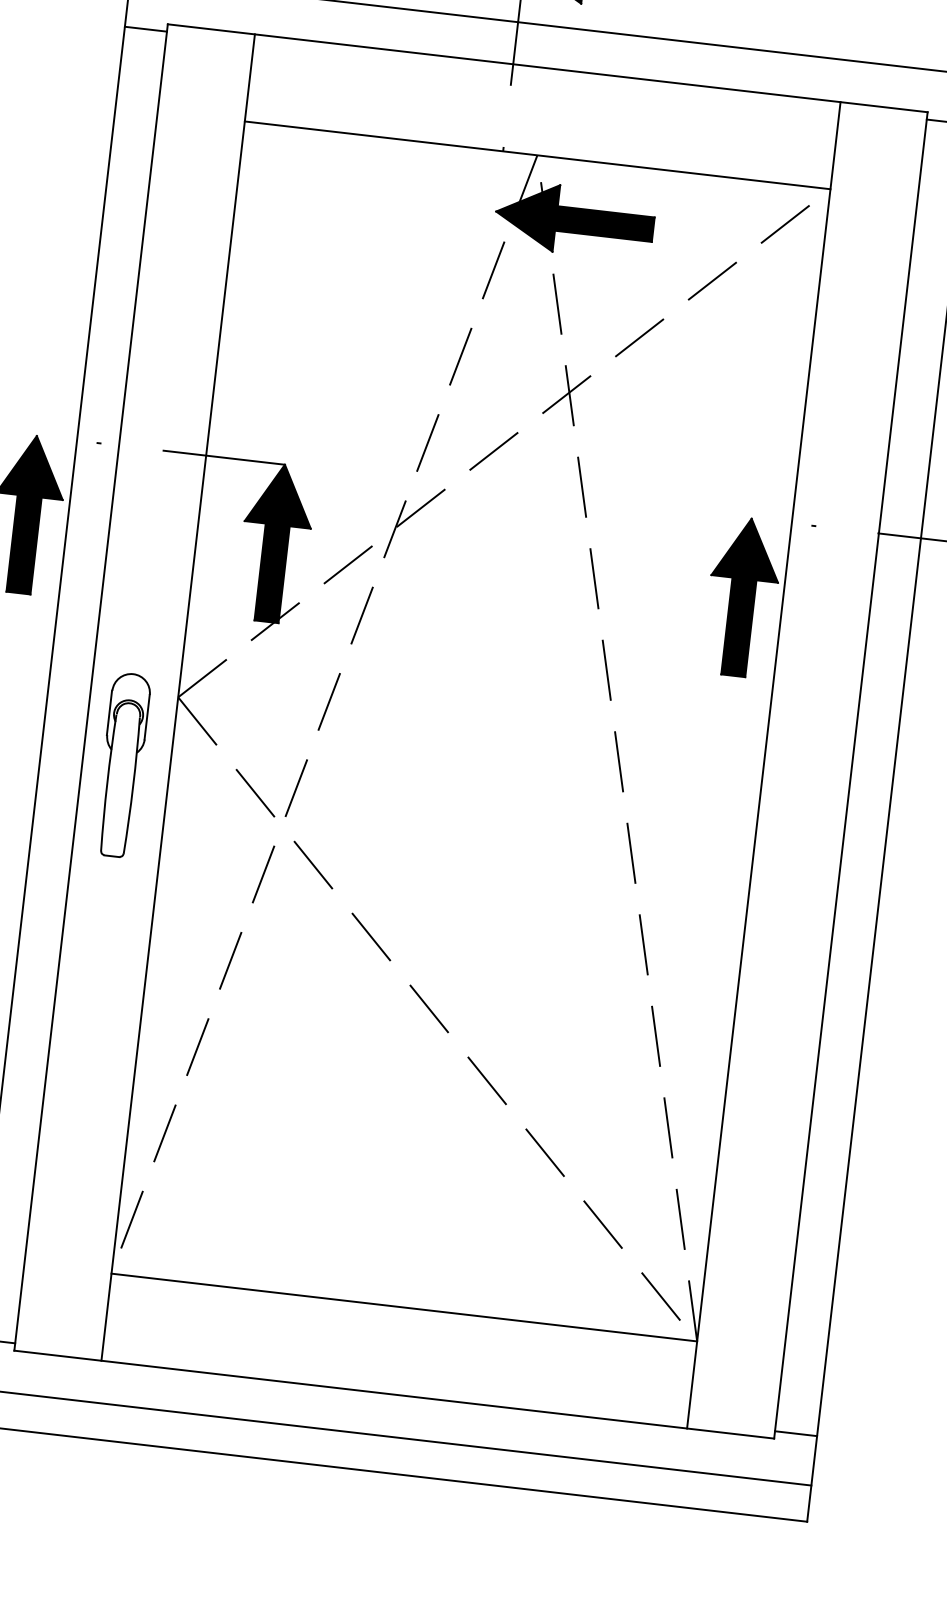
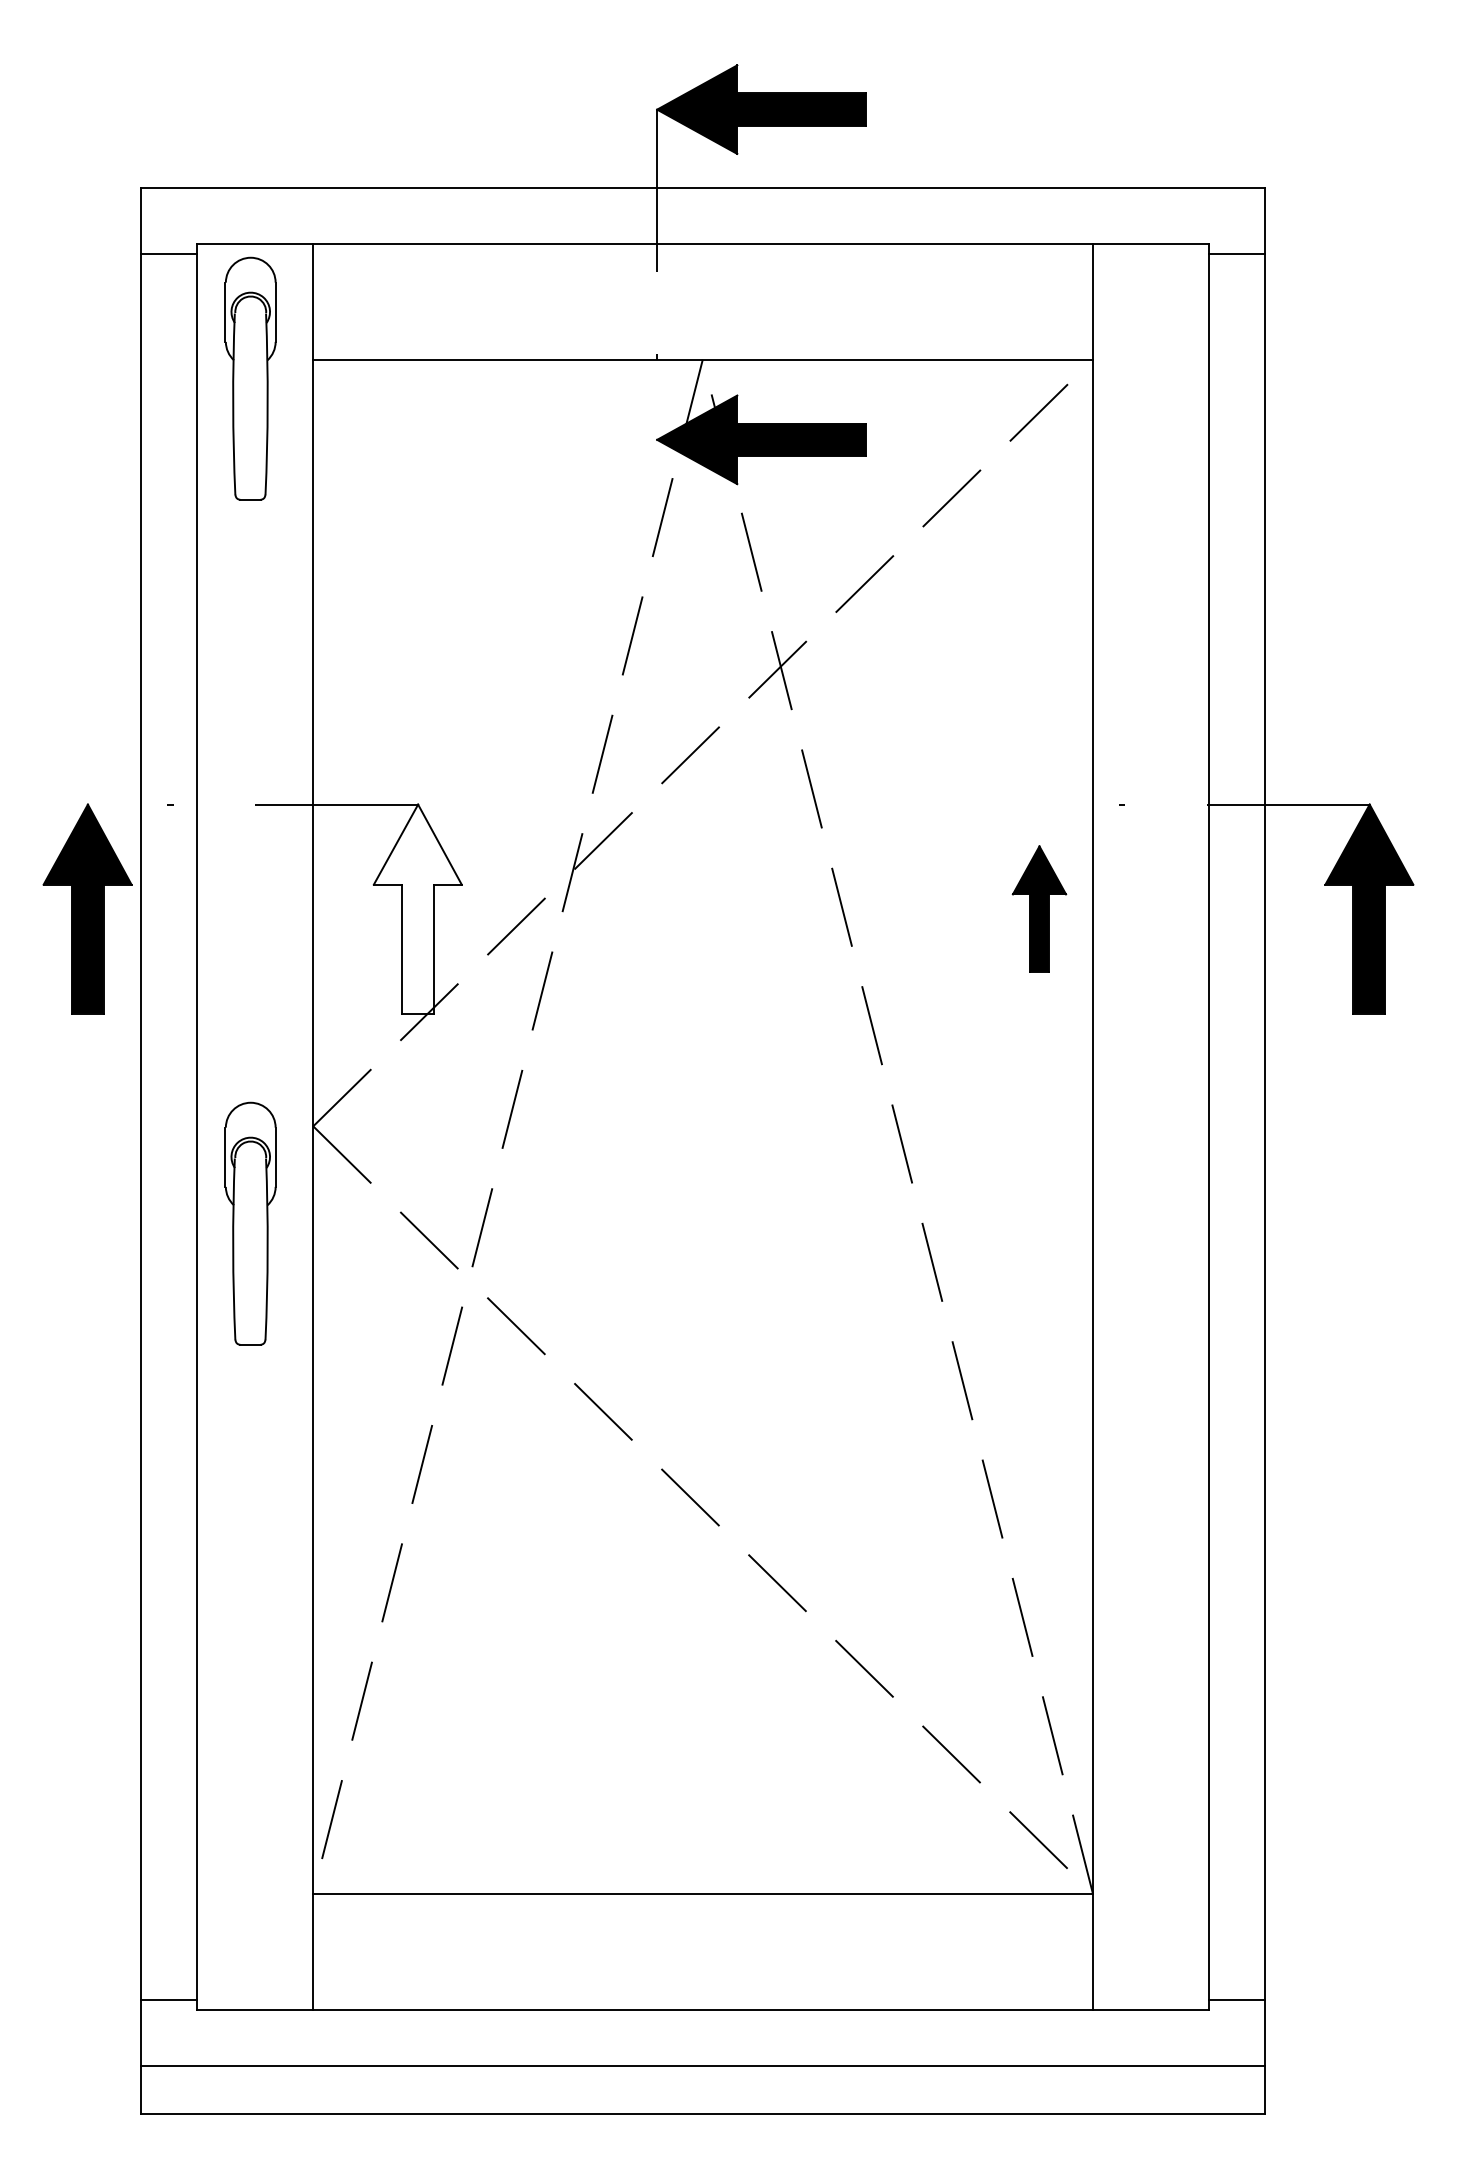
part: (196, 130) -> (250, 378), added
fill: (275, 542) -> (417, 908), removed
part: (742, 596) -> (1039, 908), size x0.6

